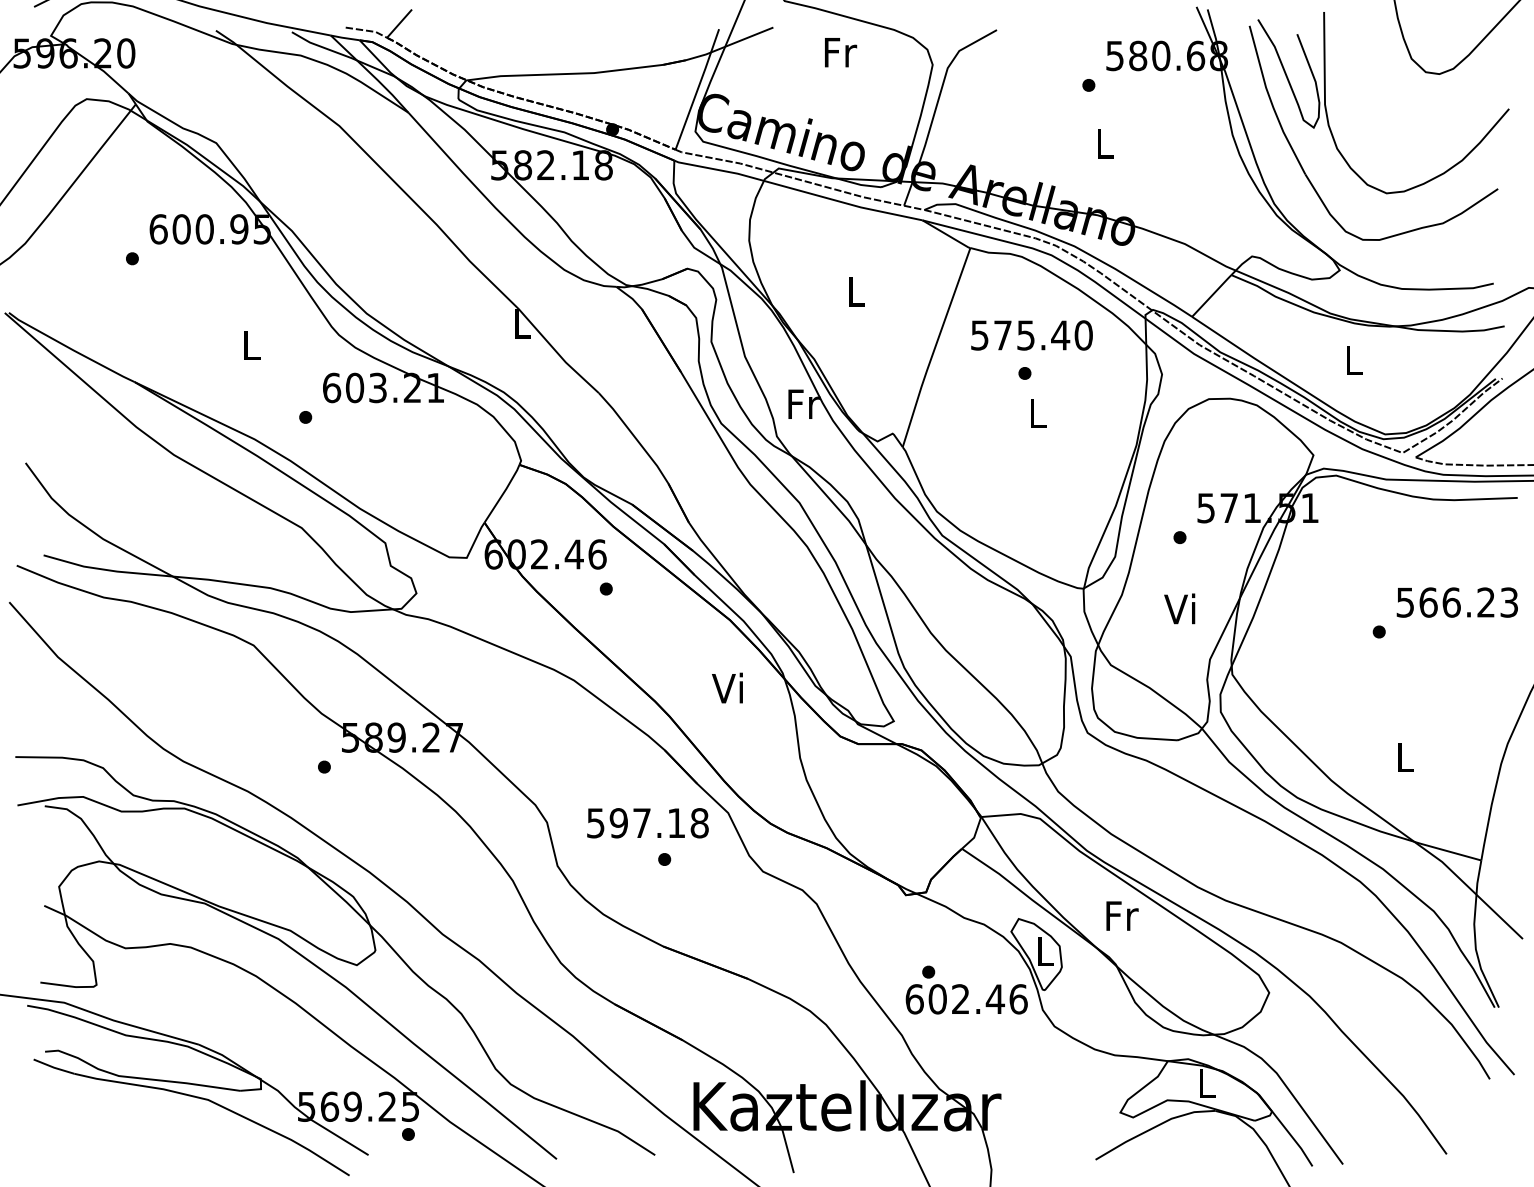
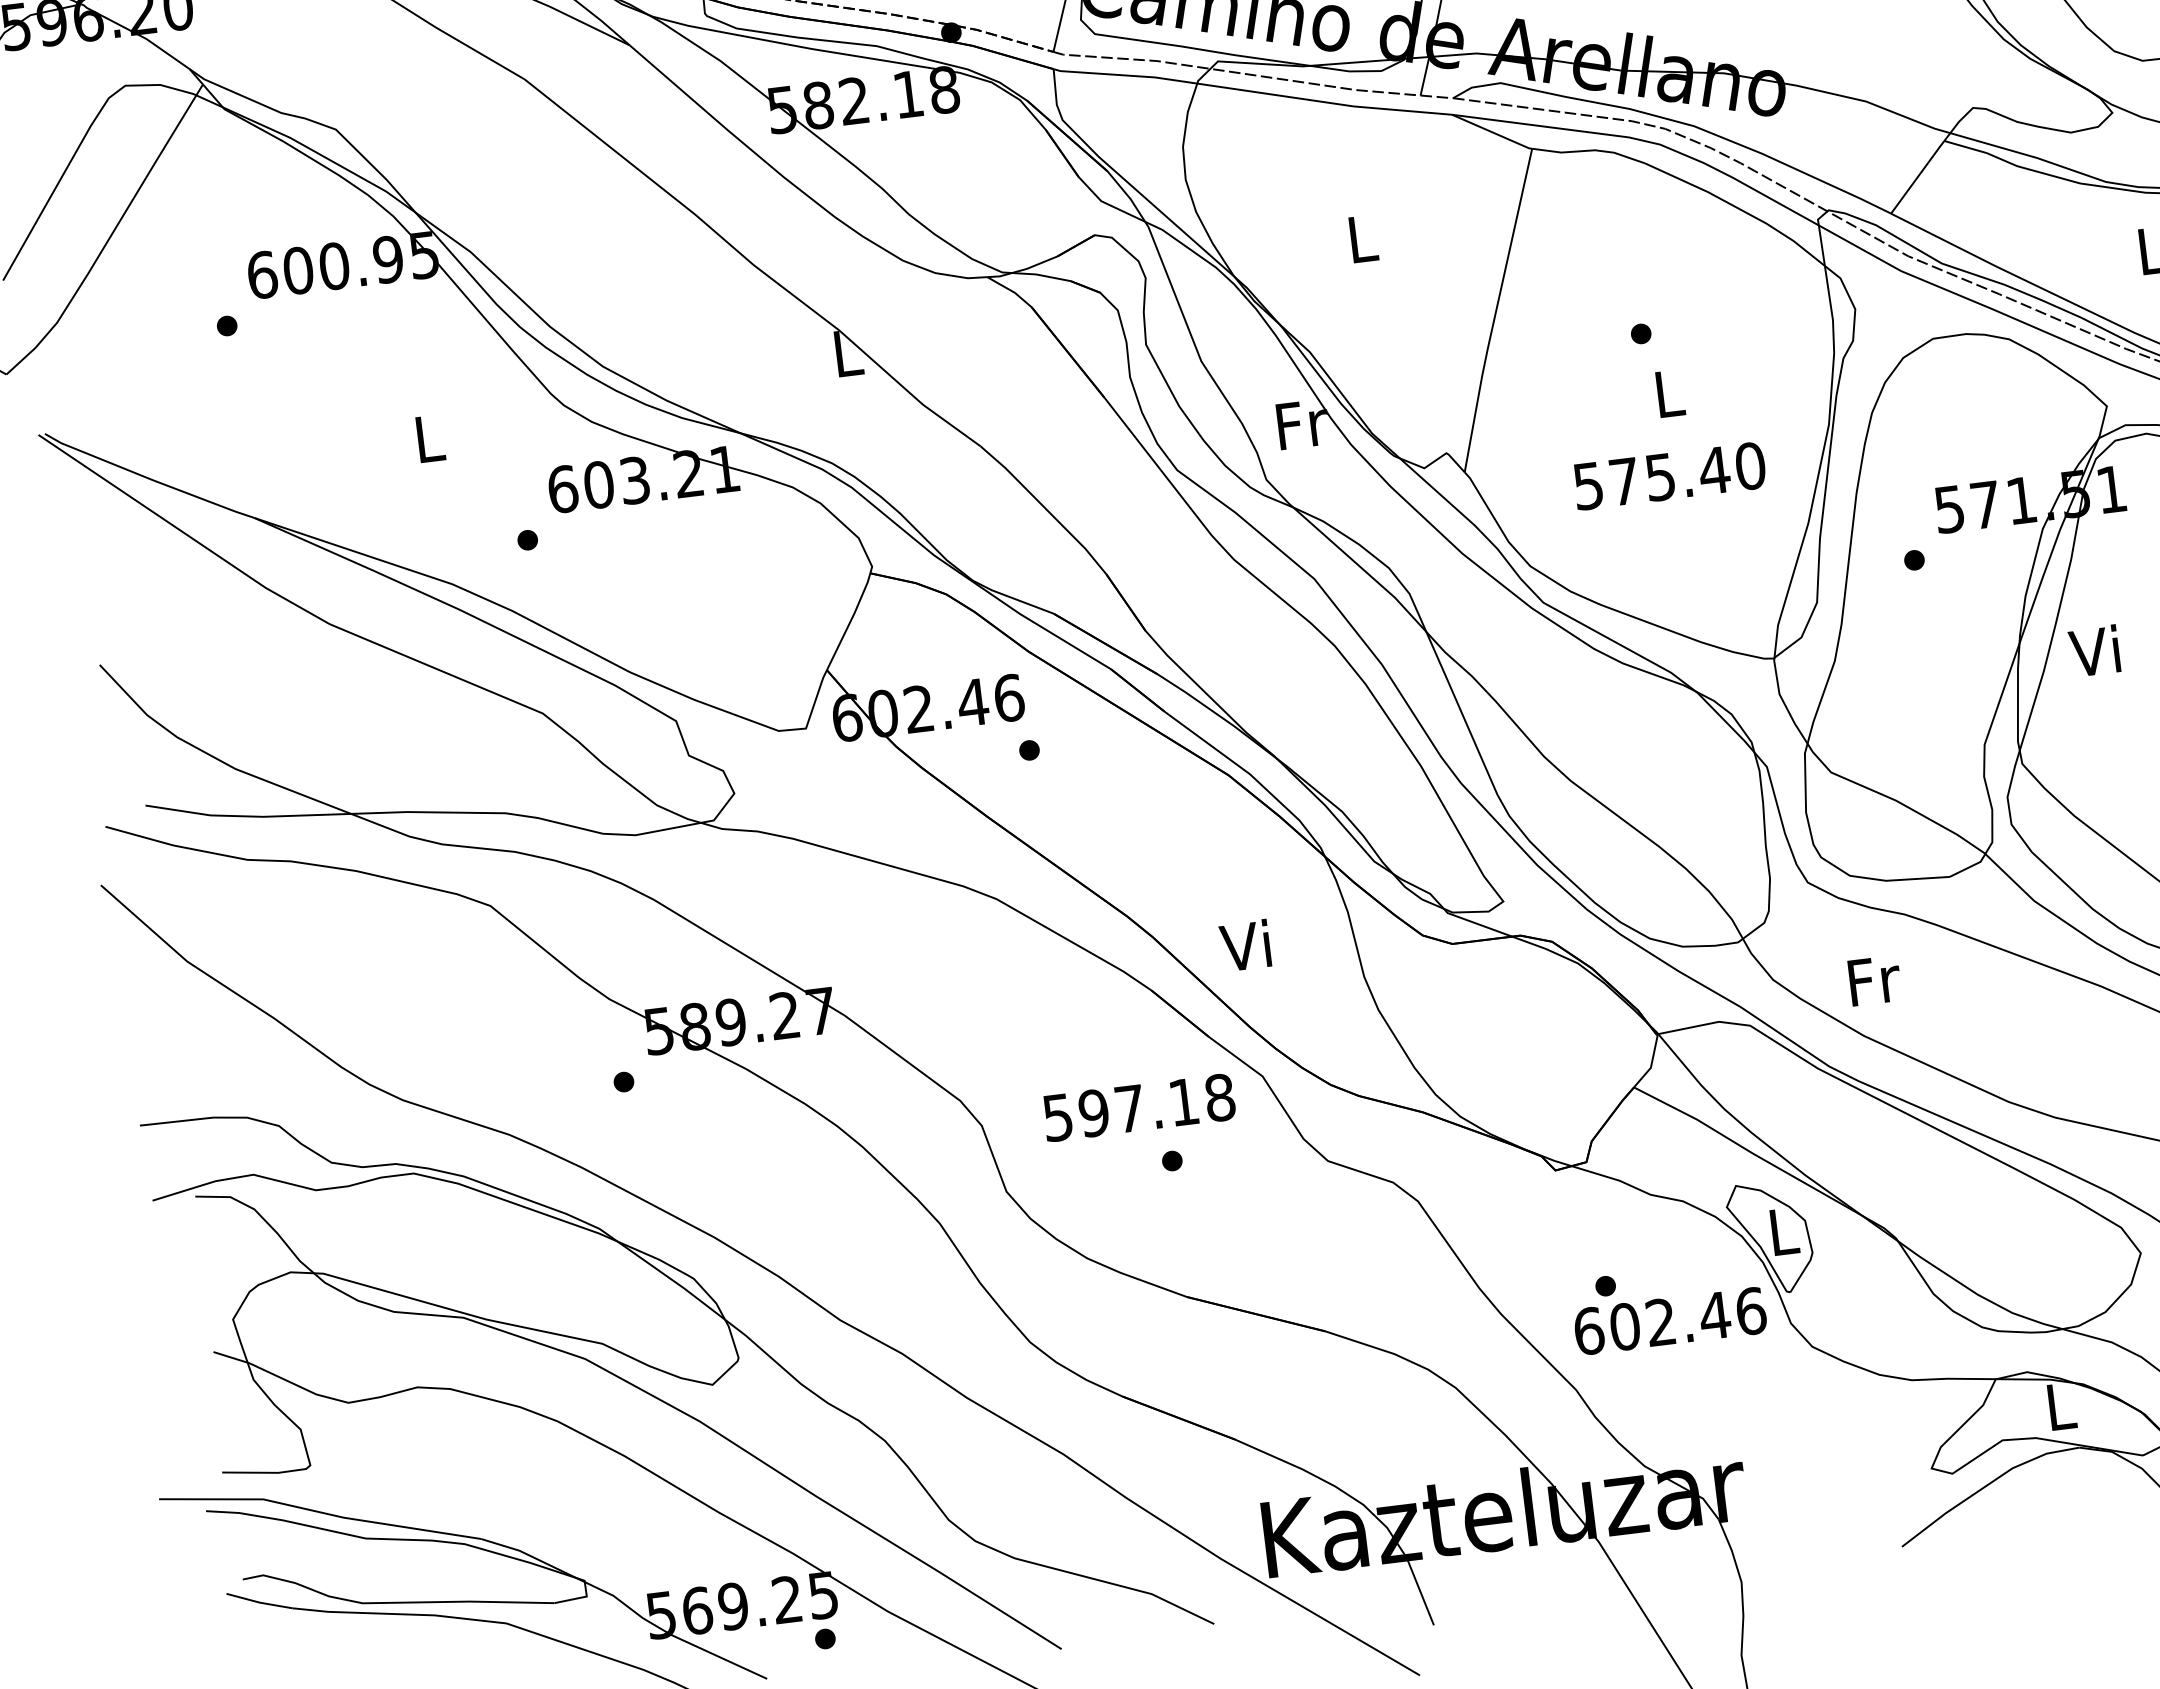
text: (1031, 335) -> (1669, 476), moved
text: (1179, 608) -> (2094, 650), moved
text: (727, 687) -> (1245, 944), moved
text: (1122, 915) -> (1874, 979), moved

